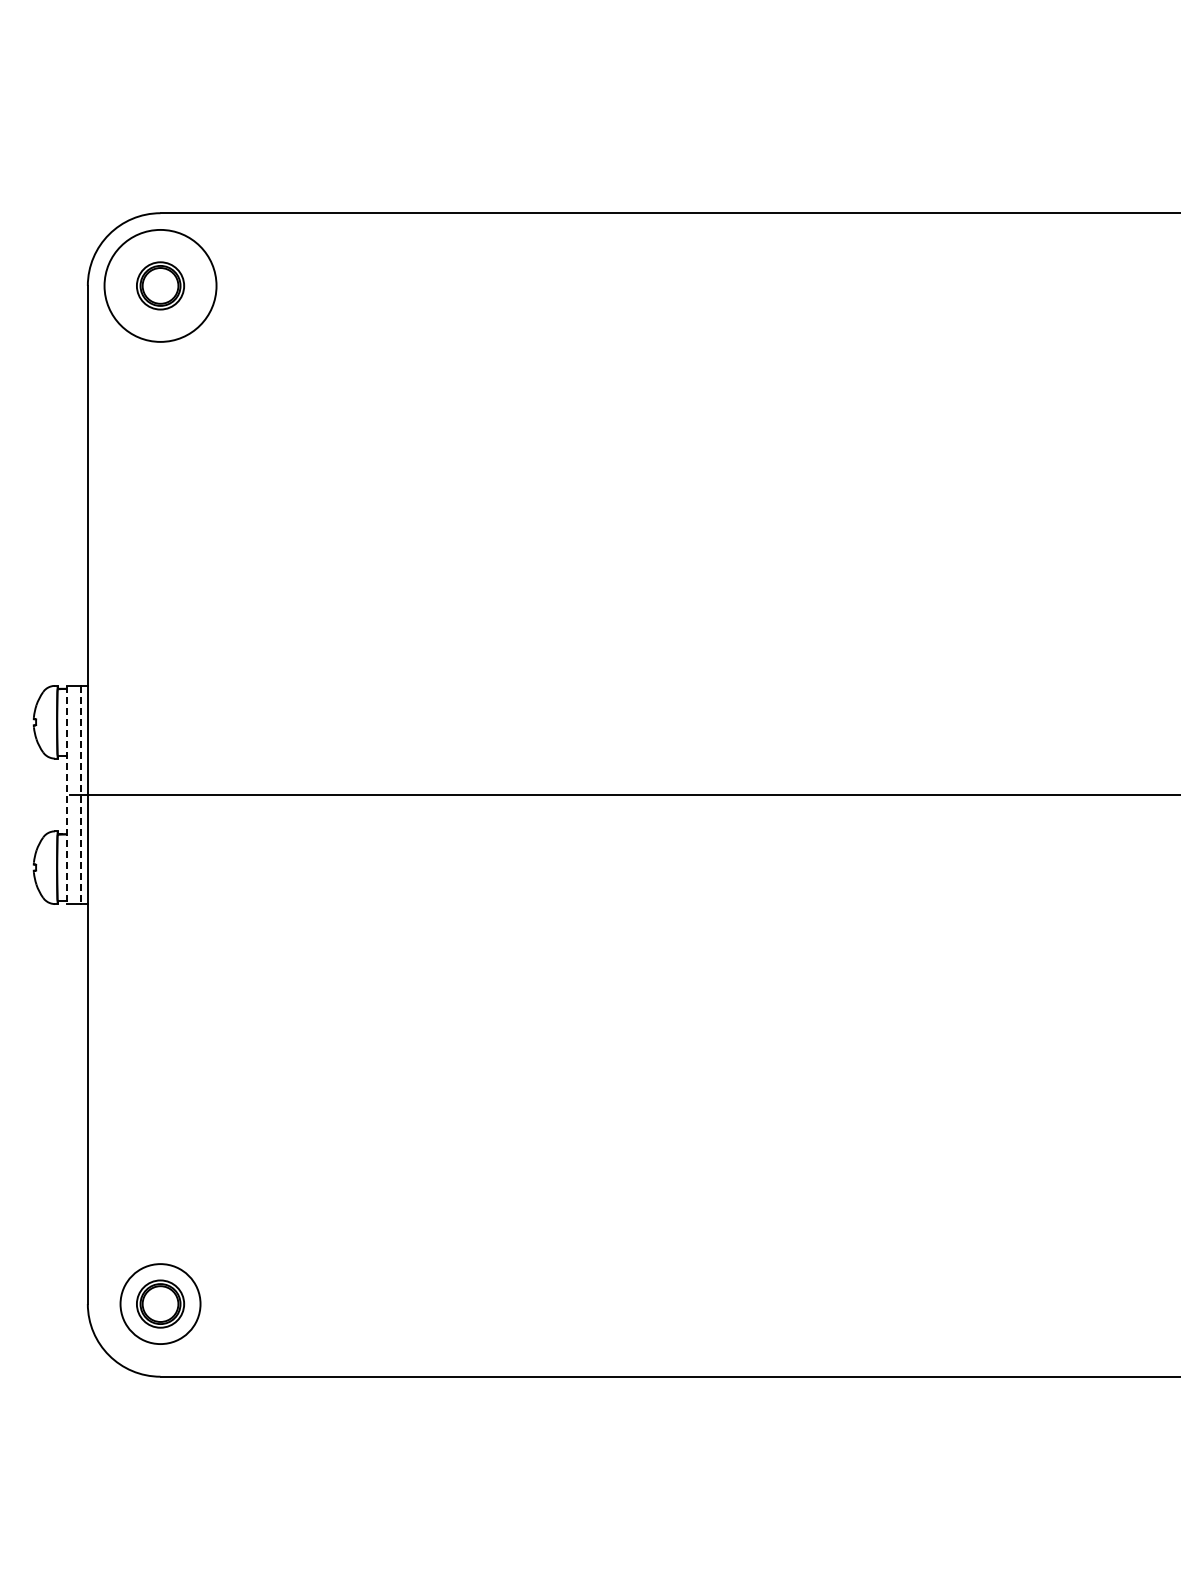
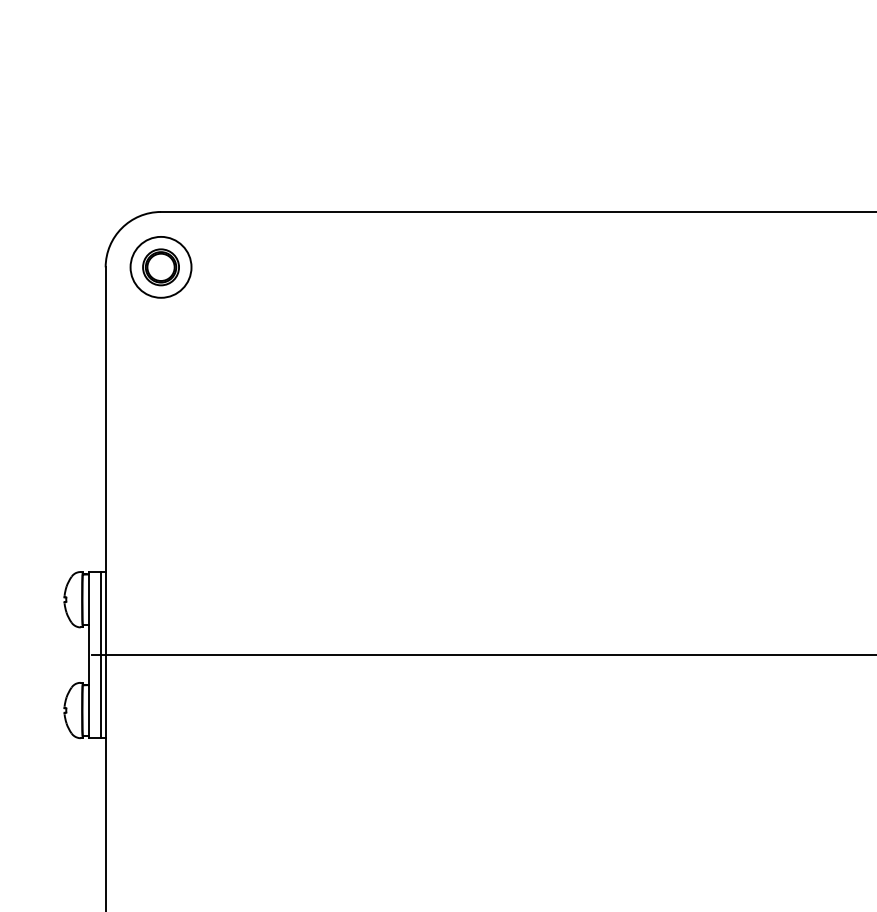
circle: (160, 285) -> (161, 267), size x0.71
line: (66, 795) -> (89, 655), dashed -> solid
line: (81, 795) -> (100, 655), dashed -> solid

